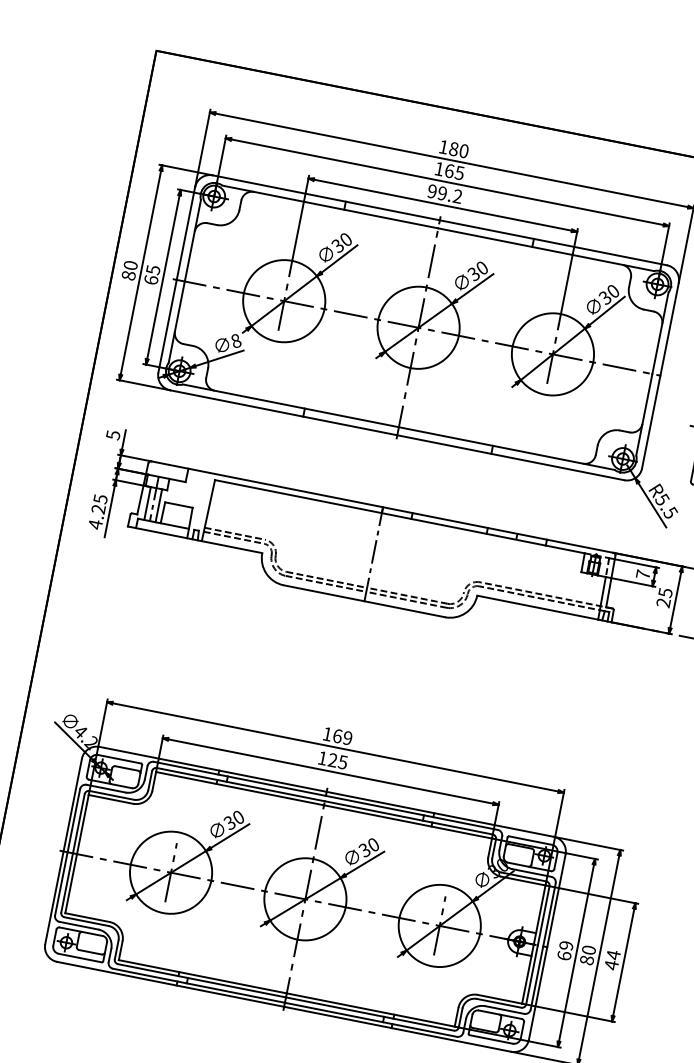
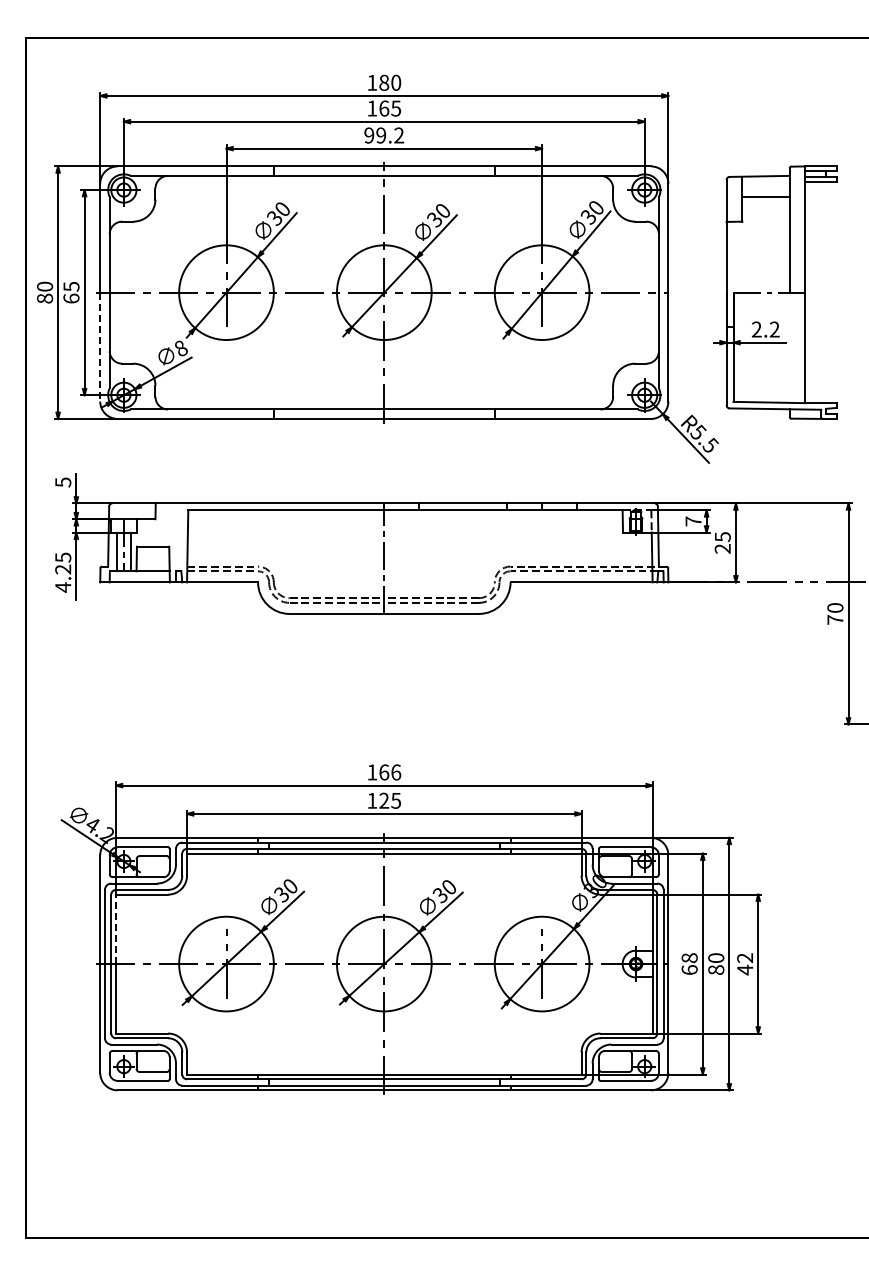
line: (167, 326) -> (100, 347), solid -> dashed
text: (348, 738) -> (396, 772), 169 -> 166
line: (83, 824) -> (116, 929), solid -> dashed
text: (566, 946) -> (689, 958), 69 -> 68
text: (613, 954) -> (744, 957), 44 -> 42

